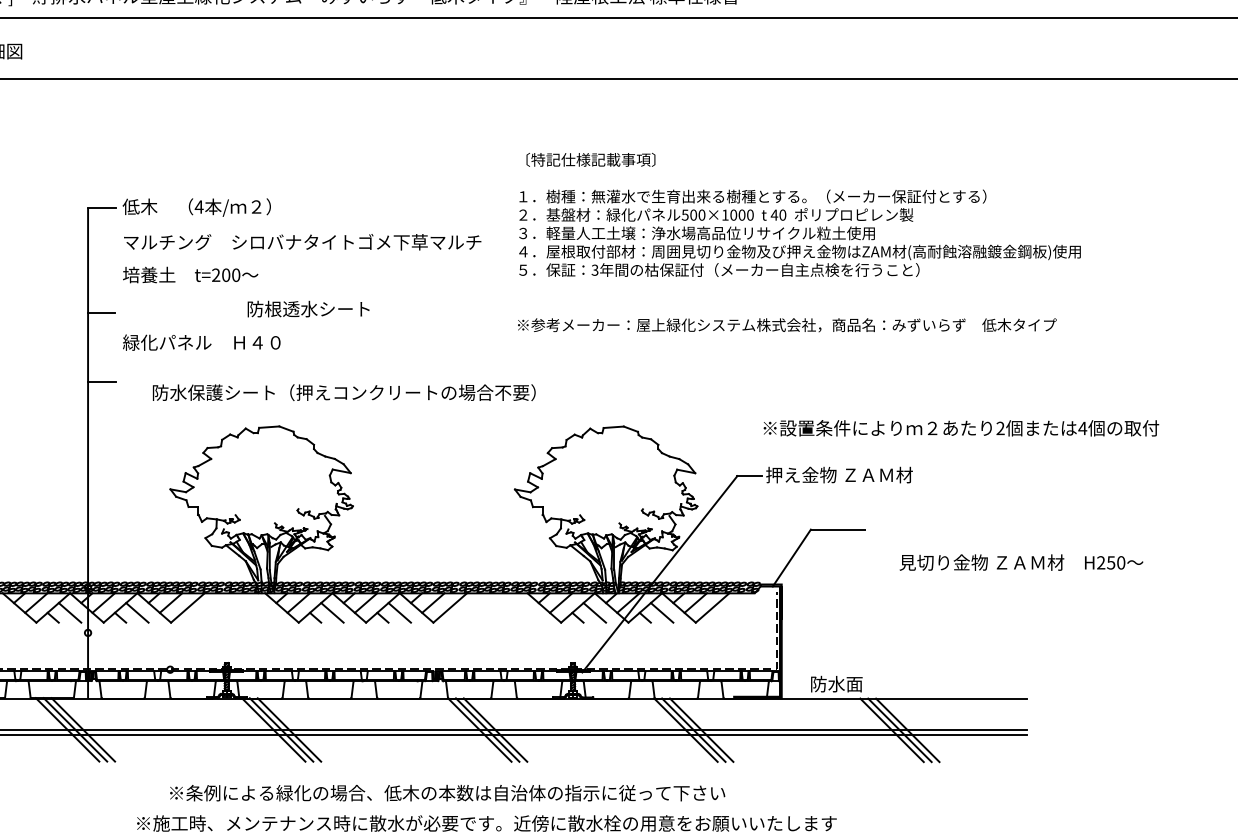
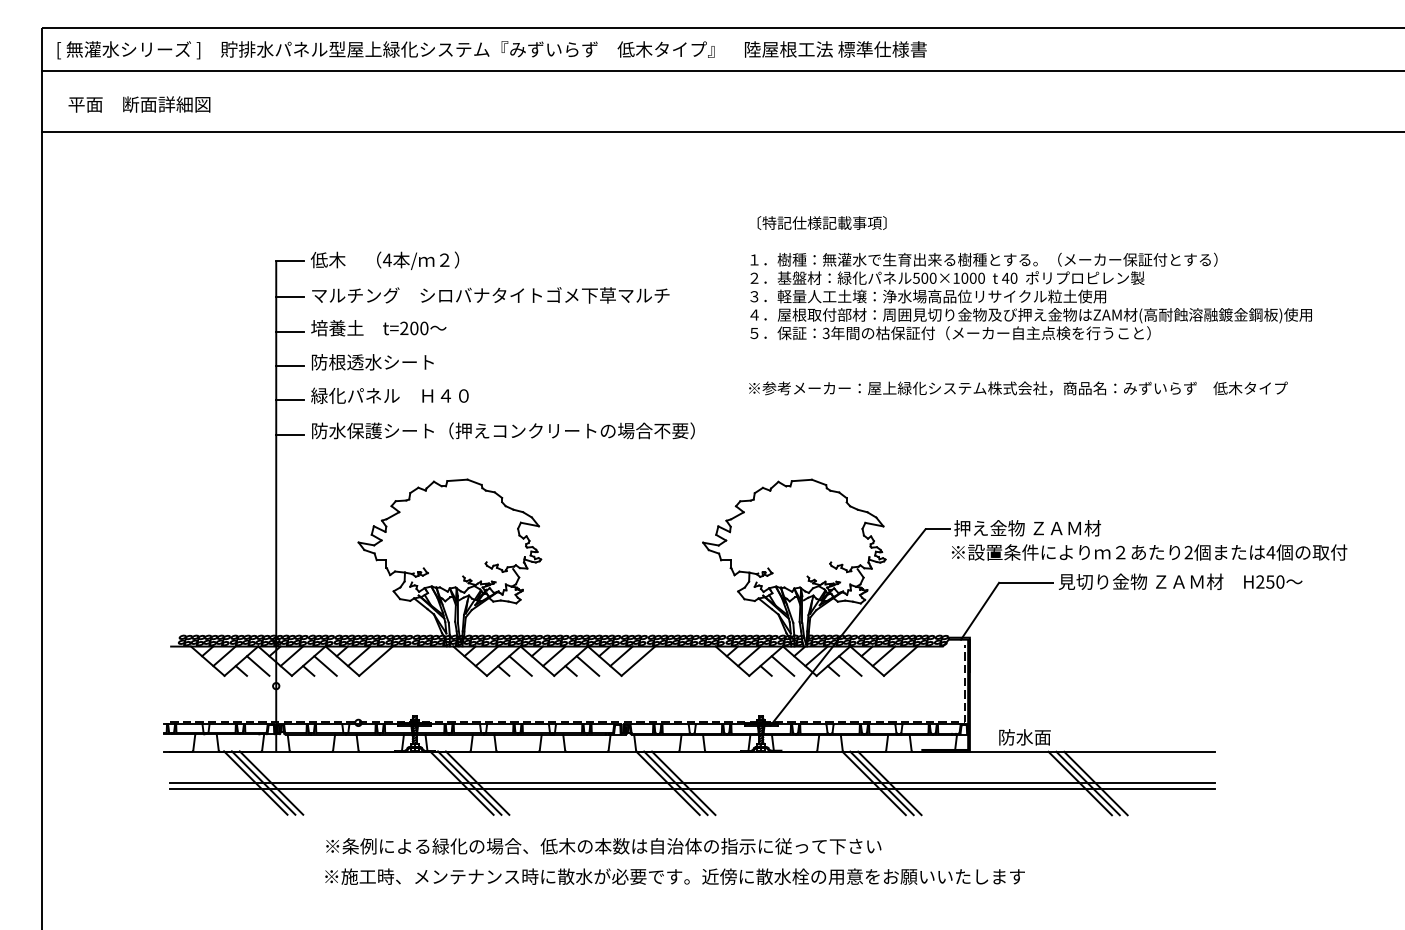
text: (799, 242) -> (1030, 305), moved
line: (101, 243) -> (289, 296), added
line: (101, 278) -> (289, 331), added
text: (308, 309) -> (372, 362), moved
line: (101, 346) -> (289, 399), added
text: (344, 392) -> (503, 430), moved
text: (961, 428) -> (1149, 552), moved
text: (1021, 562) -> (1180, 581), moved
text: (447, 793) -> (603, 846), moved

